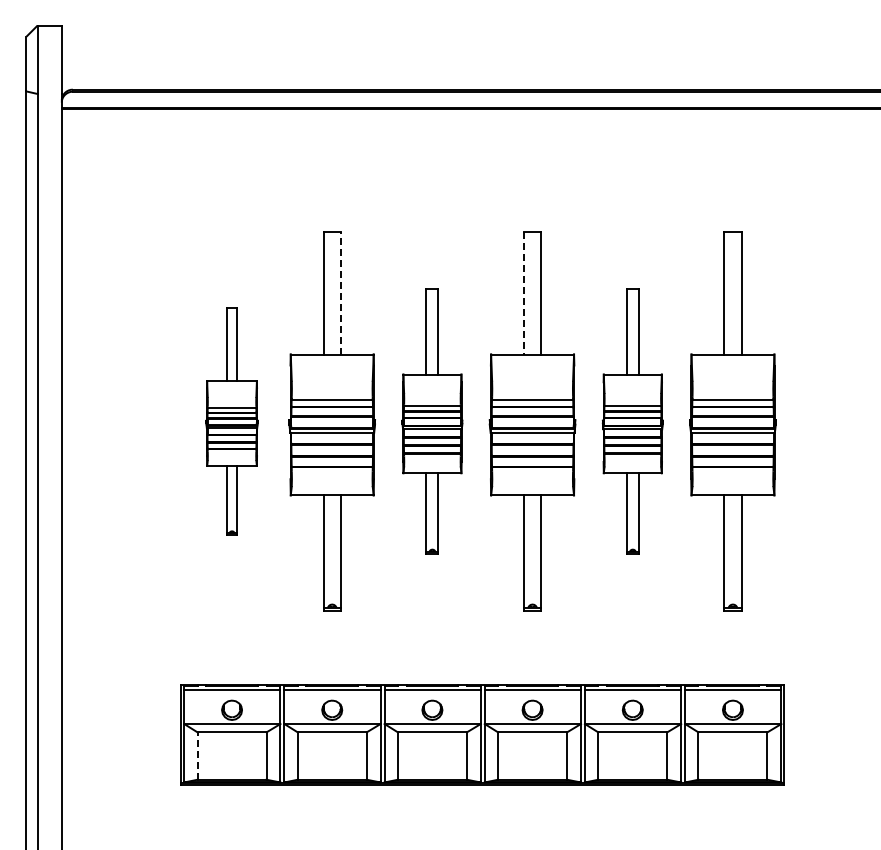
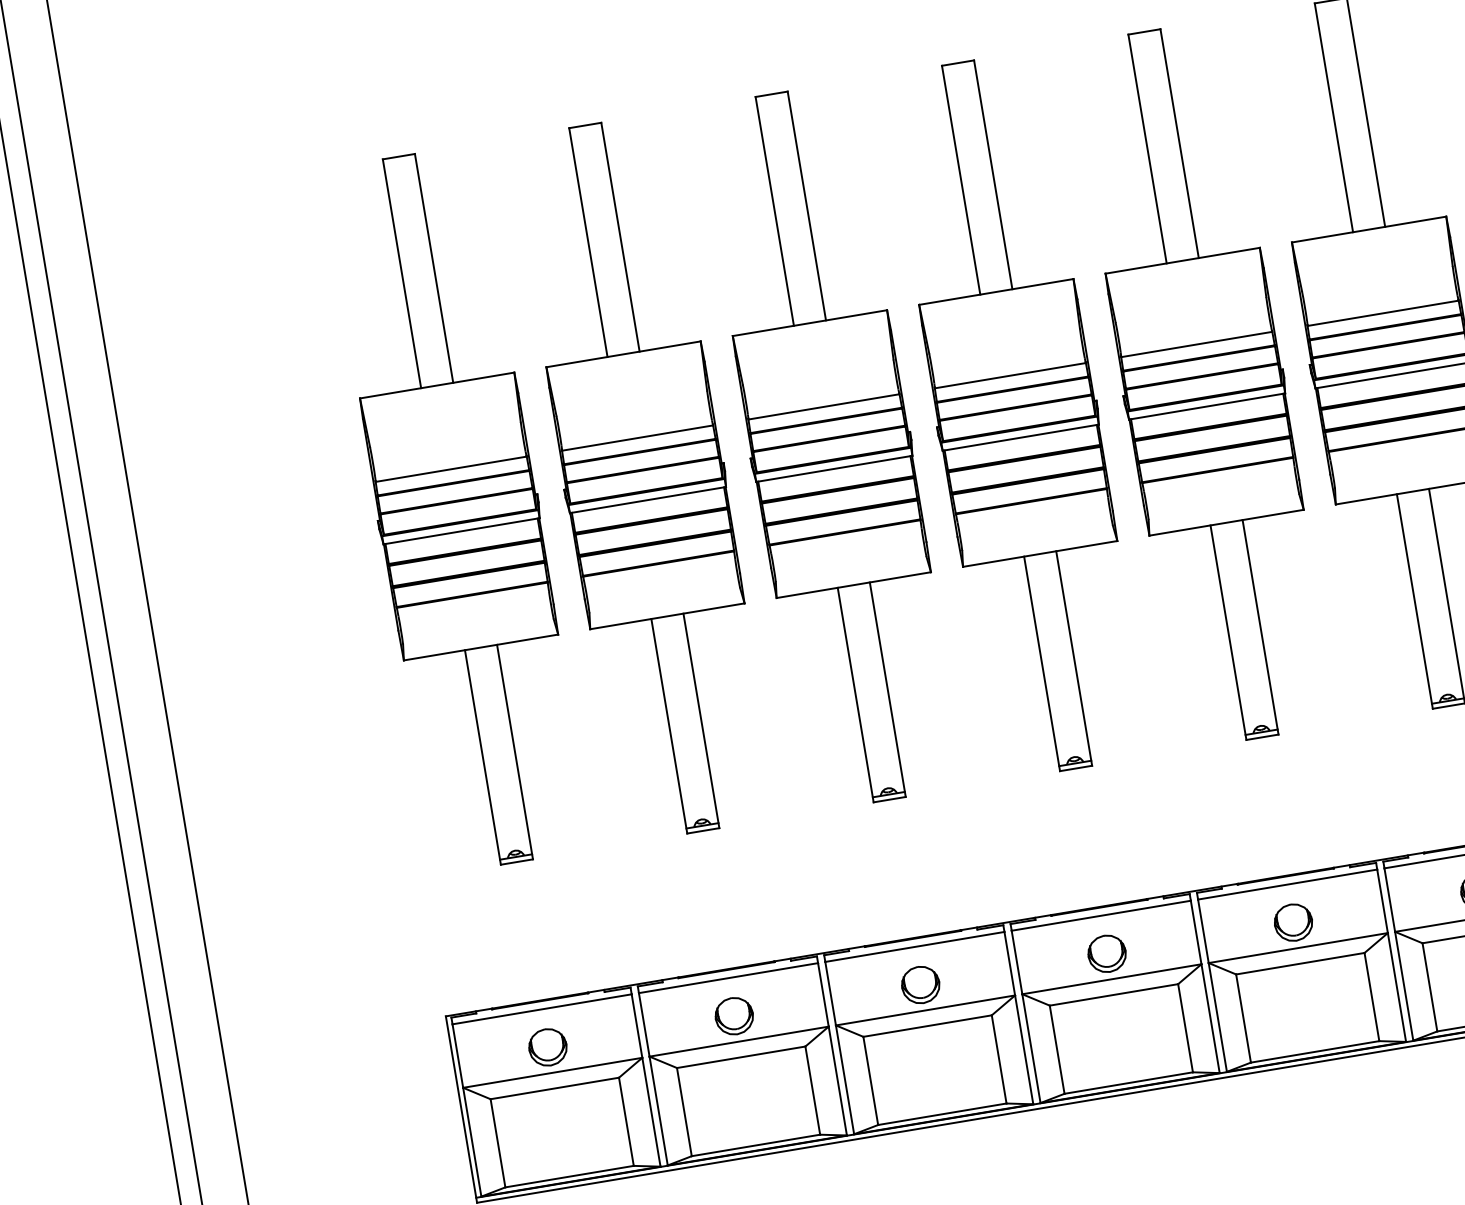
line: (340, 293) -> (619, 238), dashed -> solid
line: (523, 293) -> (960, 181), dashed -> solid
part: (231, 421) -> (456, 510), size x1.67
part: (432, 421) -> (830, 447), size x1.43
part: (632, 421) -> (1203, 385), size x1.43
line: (197, 756) -> (498, 1144), dashed -> solid

